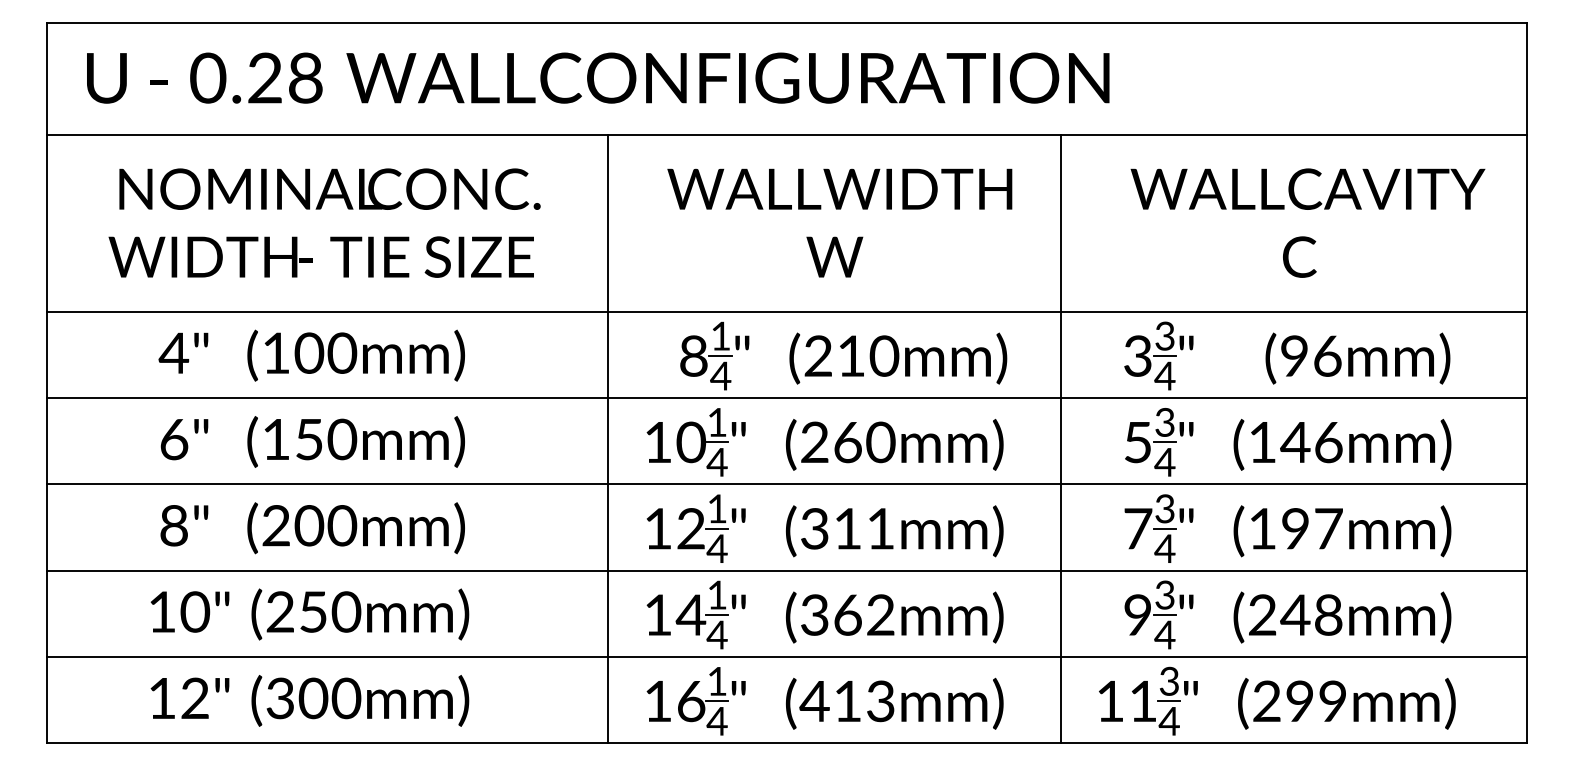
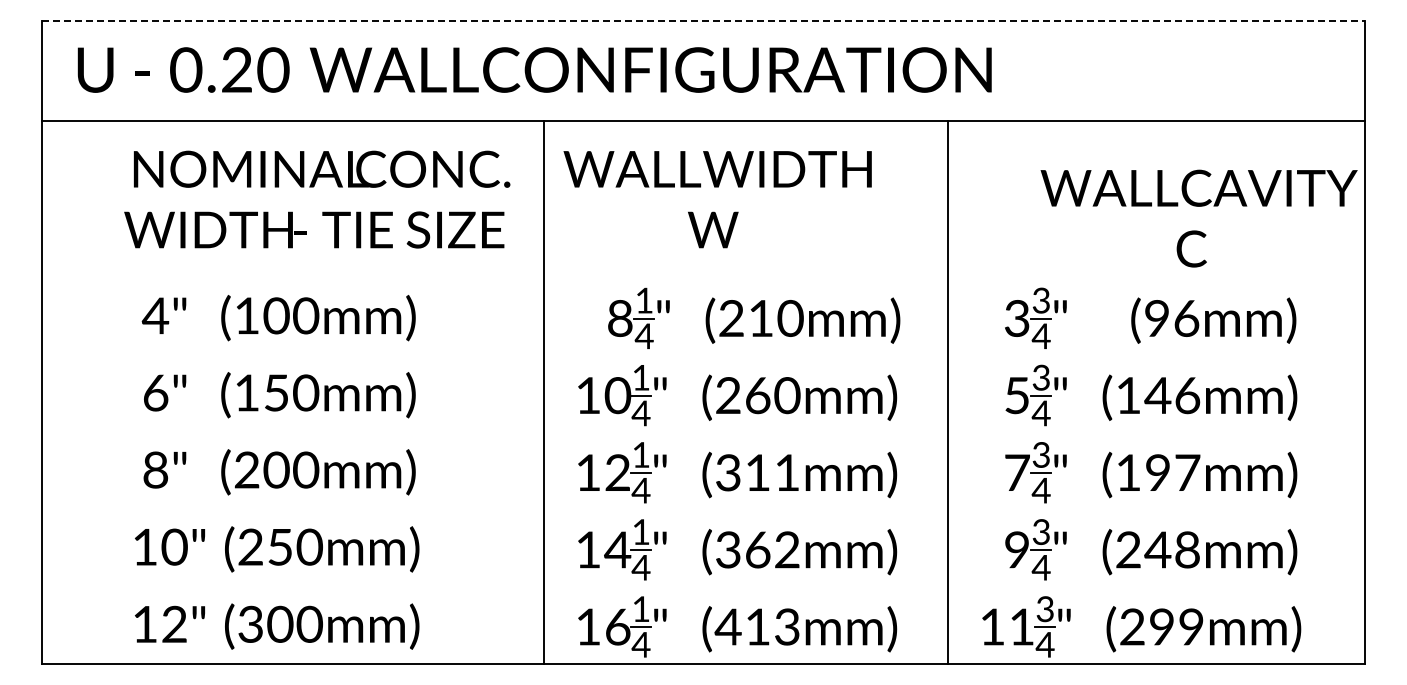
line: (788, 22) -> (704, 20), solid -> dashed
text: (305, 77) -> (273, 69), 0.28 -> 0.20
text: (324, 222) -> (317, 199), moved
text: (839, 222) -> (717, 199), moved
text: (1307, 222) -> (1198, 218), moved
line: (787, 311) -> (703, 278), removed
line: (787, 397) -> (703, 355), removed
line: (787, 484) -> (703, 433), removed
line: (787, 570) -> (703, 510), removed
line: (787, 657) -> (703, 587), removed

